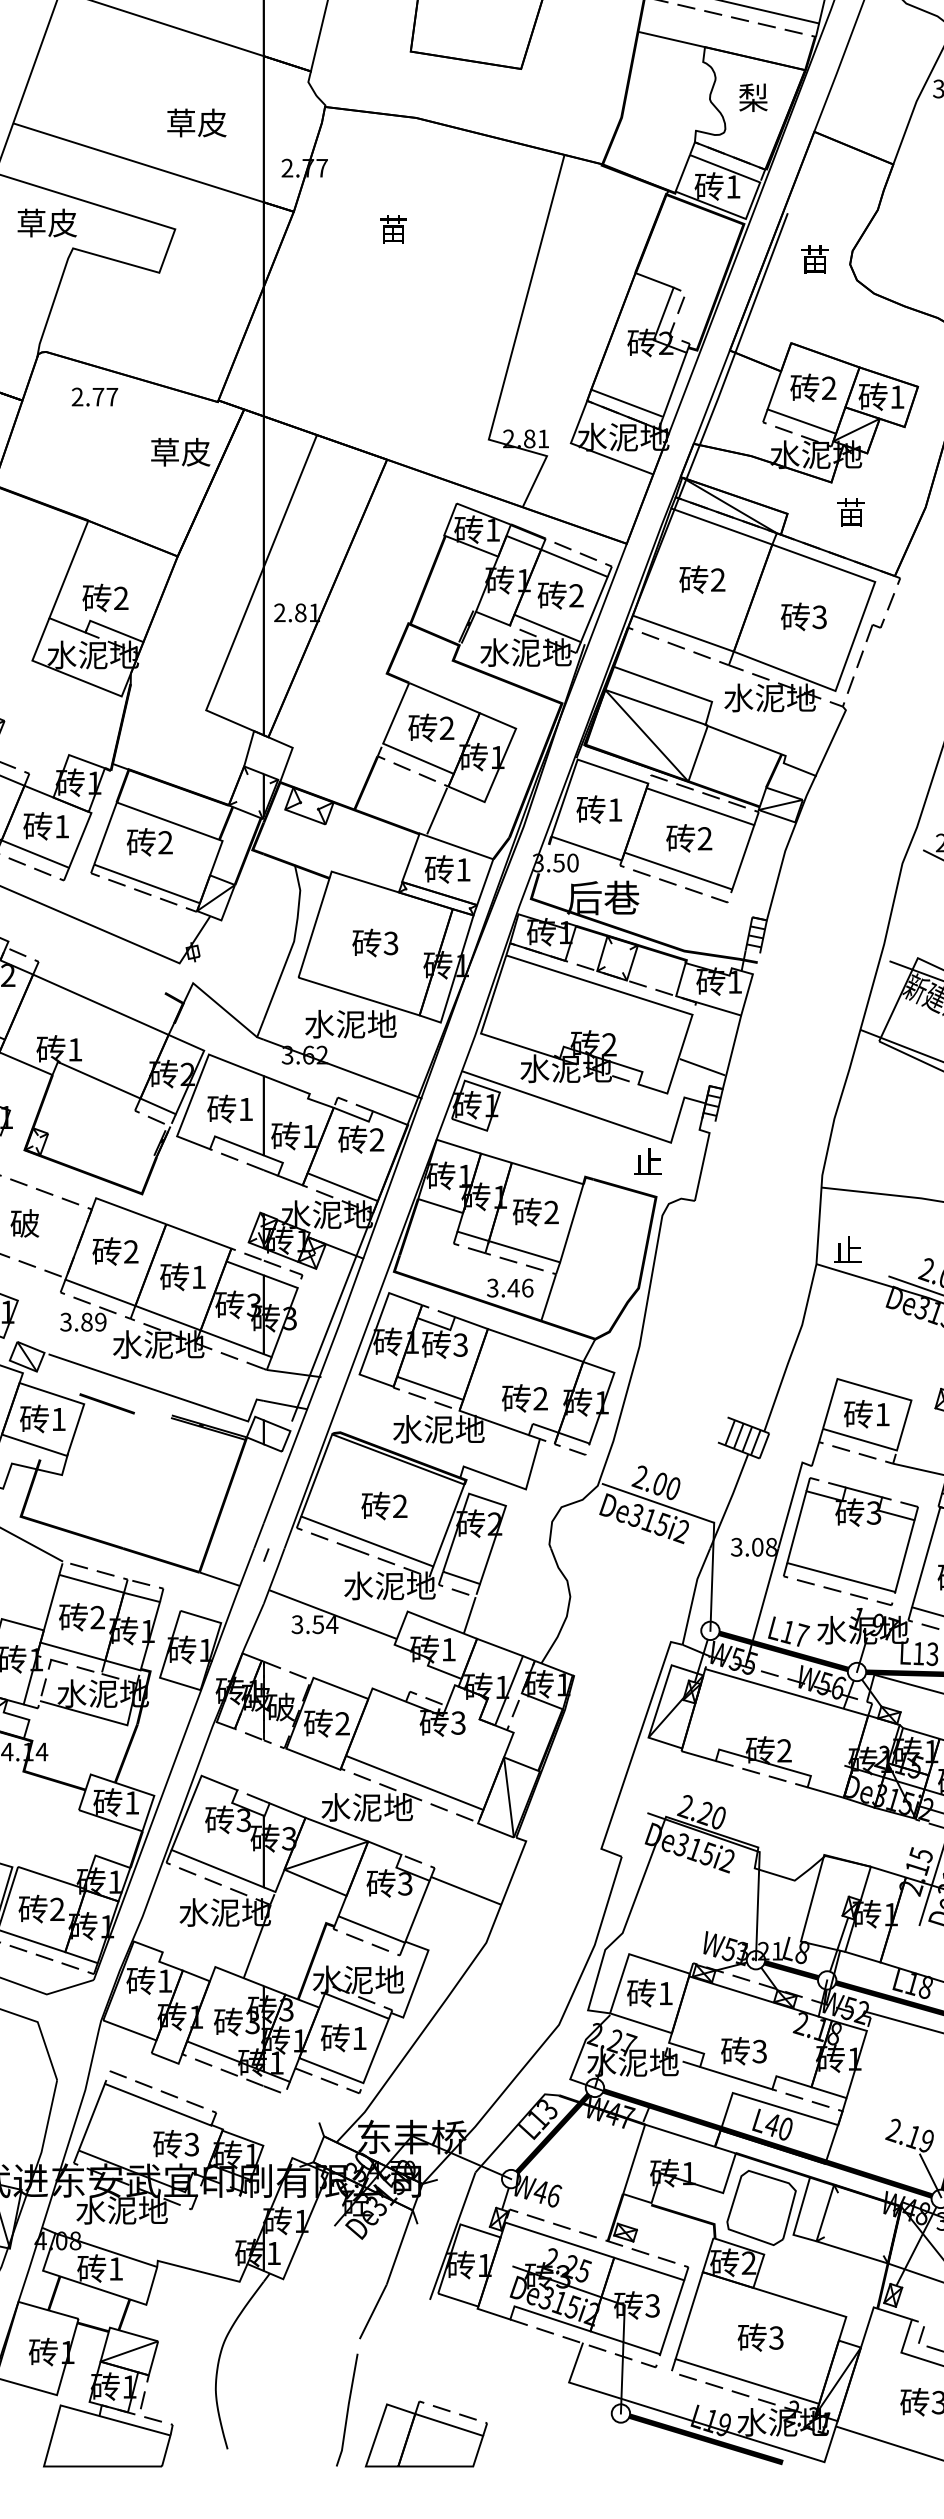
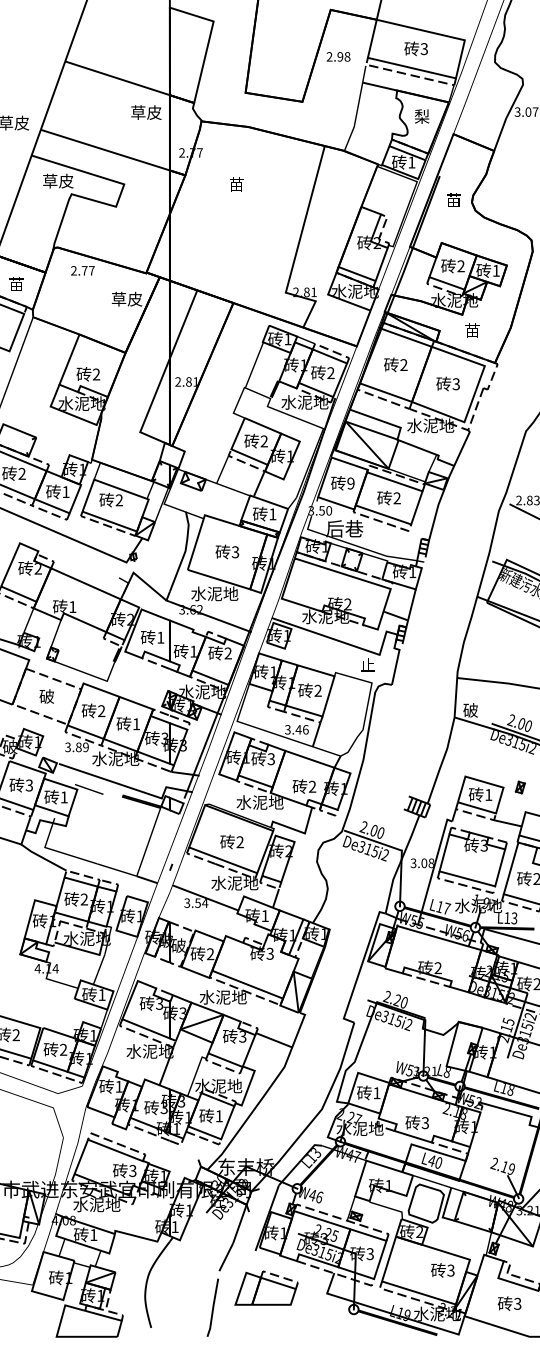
text: (196, 122) -> (146, 112), moved
text: (614, 809) -> (350, 483), 1 -> 9
text: (847, 1250) -> (470, 710), 止 -> 破
text: (759, 2337) -> (442, 1270), moved
part: (426, 2432) -> (266, 1287), moved

